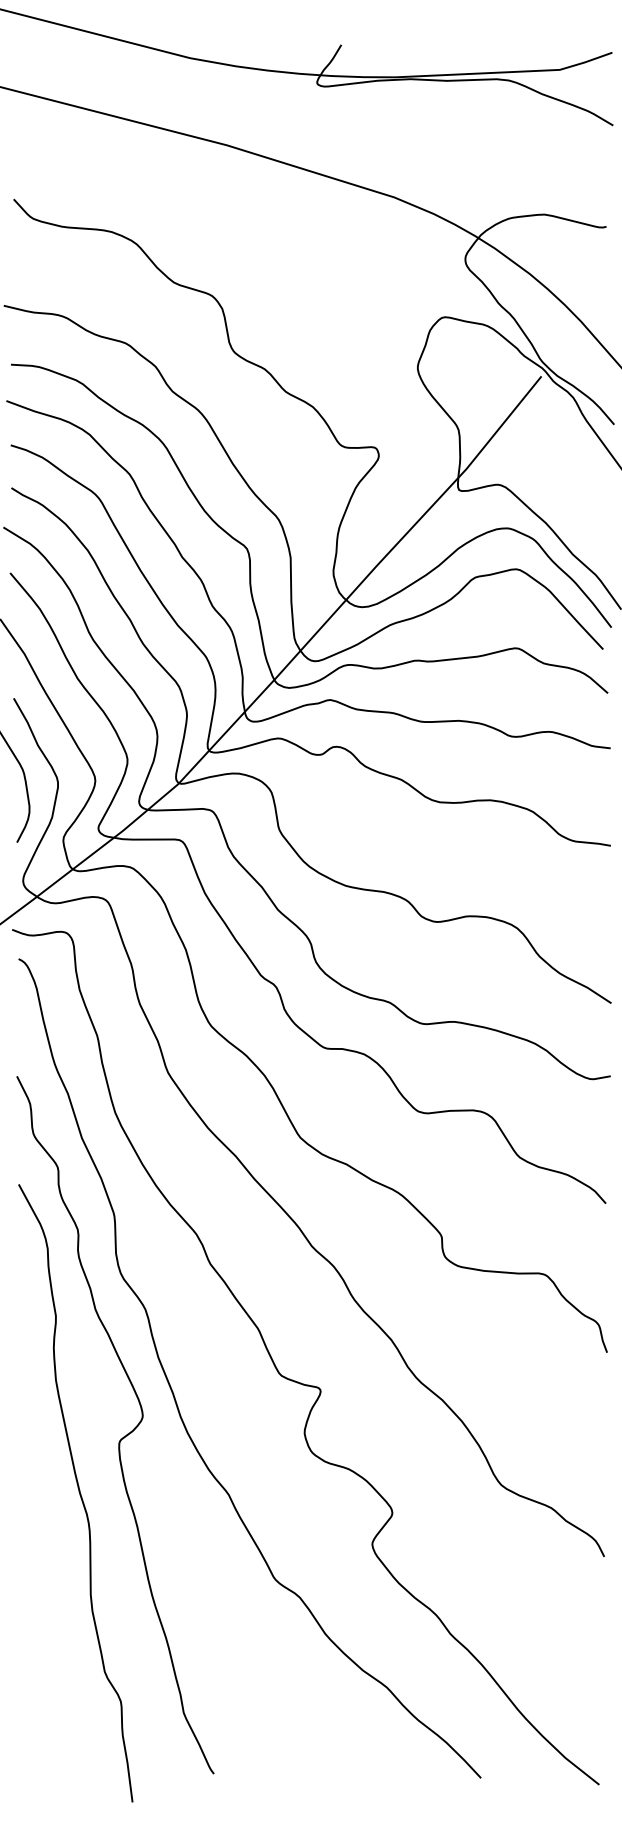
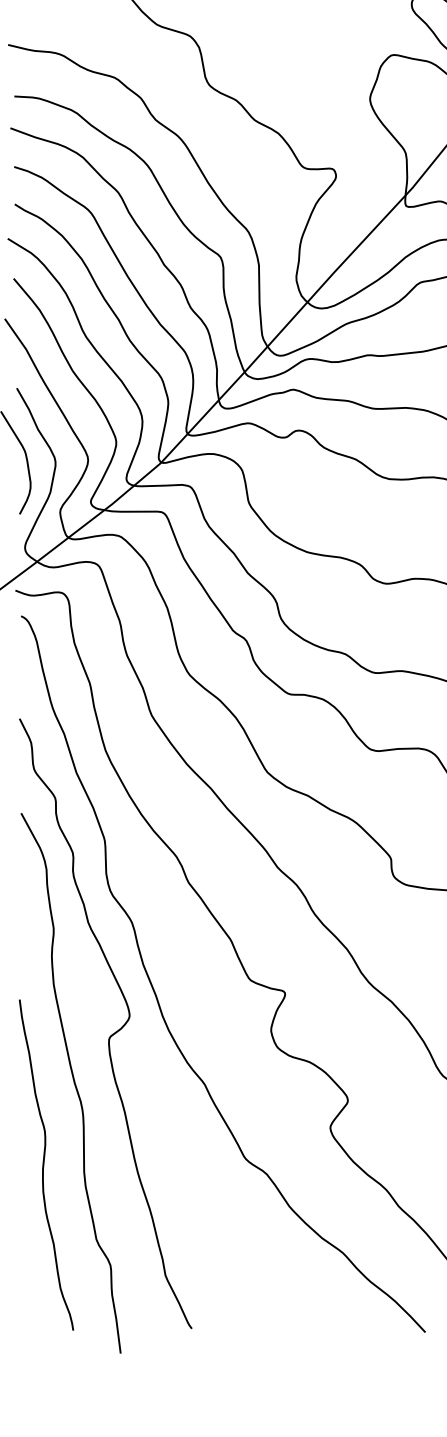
curve: (45, 1586) -> (44, 1164), added

